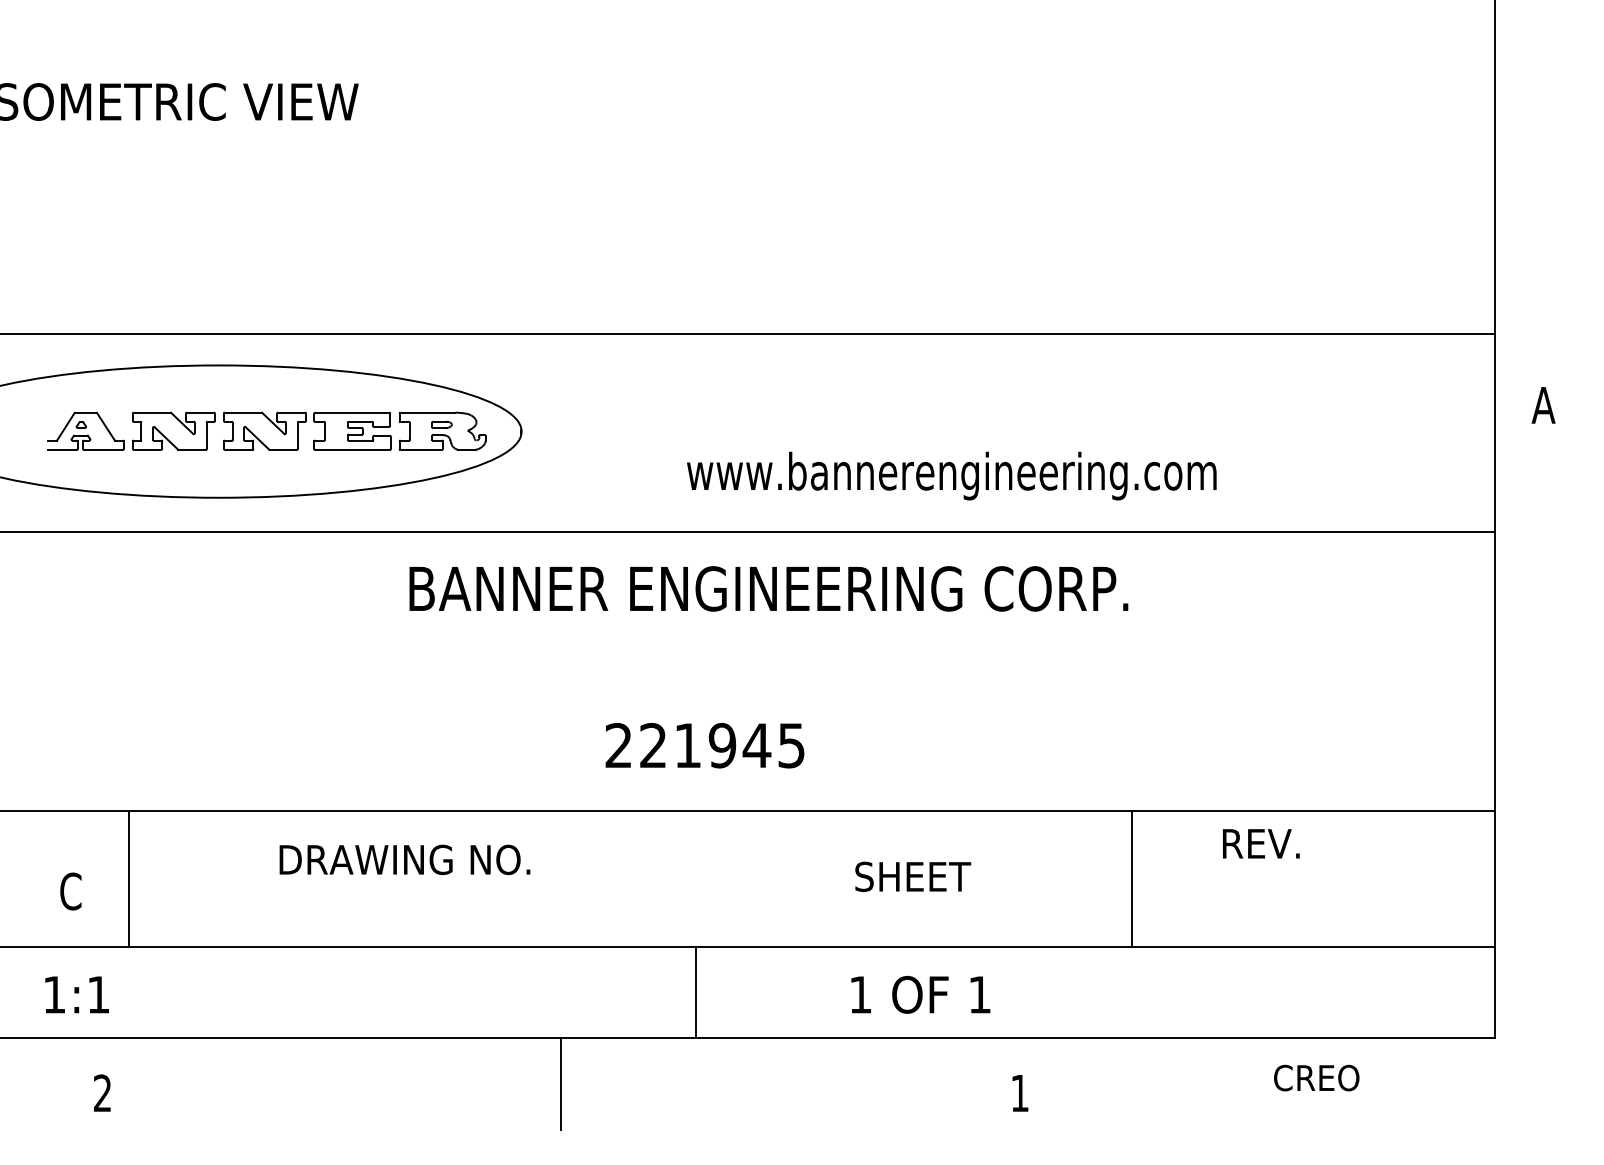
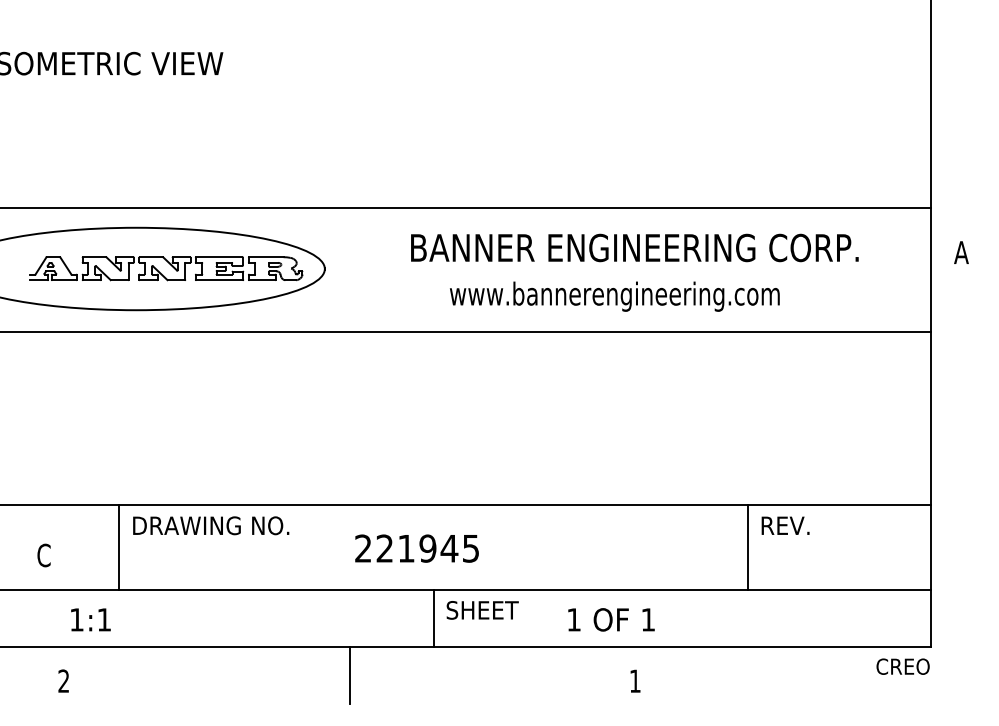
text: (951, 475) -> (614, 296), moved
text: (768, 588) -> (634, 247), moved
text: (704, 745) -> (416, 548), moved
text: (405, 859) -> (211, 525), moved
text: (912, 877) -> (482, 610), moved
line: (129, 878) -> (119, 547), moved
line: (1132, 878) -> (748, 547), moved
text: (76, 994) -> (90, 619), moved
text: (920, 994) -> (611, 619), moved
text: (1315, 1077) -> (902, 666), moved

